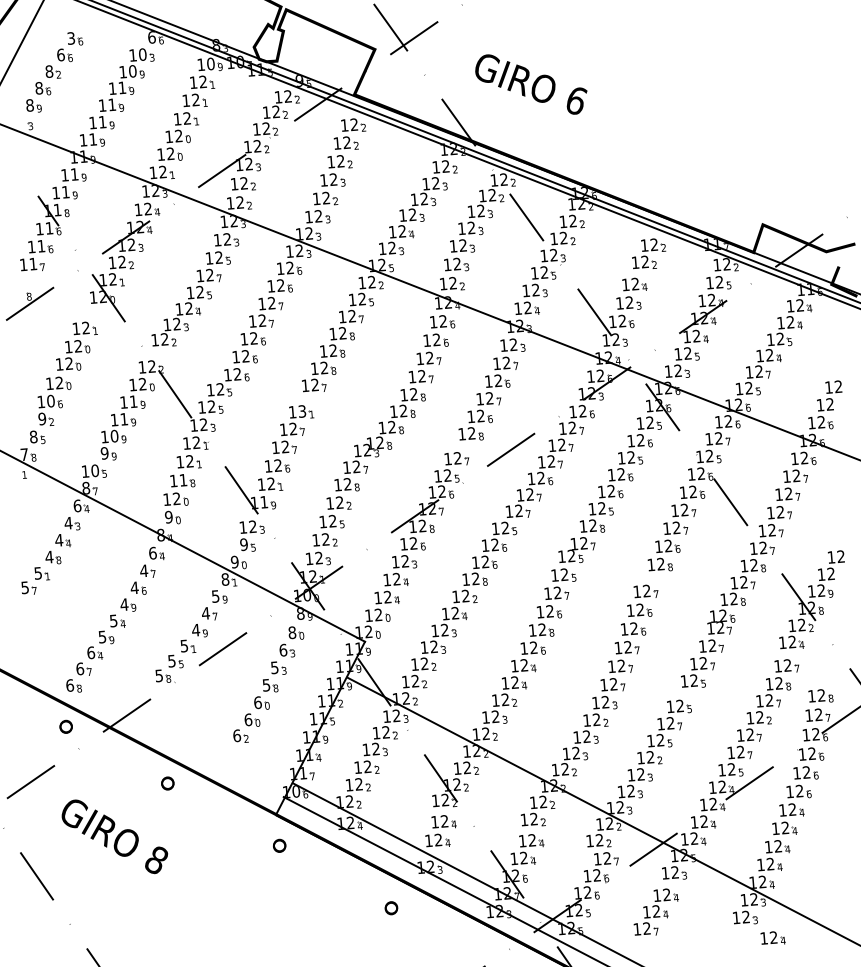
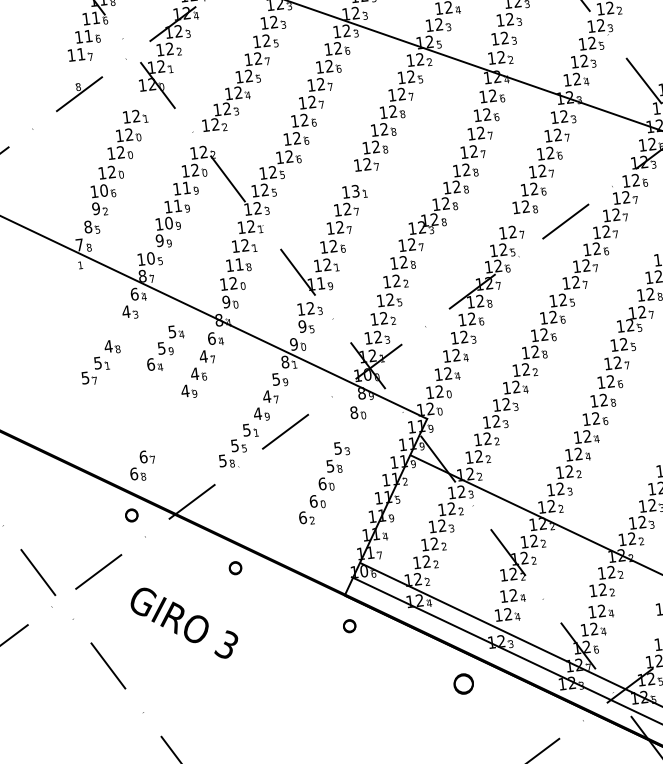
part: (63, 540) -> (121, 329), removed
part: (106, 636) -> (165, 347), moved
part: (287, 650) -> (350, 430), removed
text: (155, 859) -> (226, 644), 8 -> 3
part: (391, 908) -> (463, 684), size x1.6

